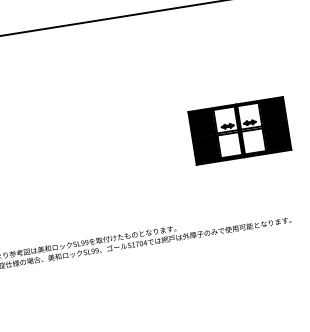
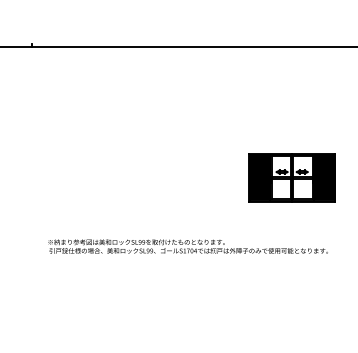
part: (239, 130) -> (291, 177), moved

